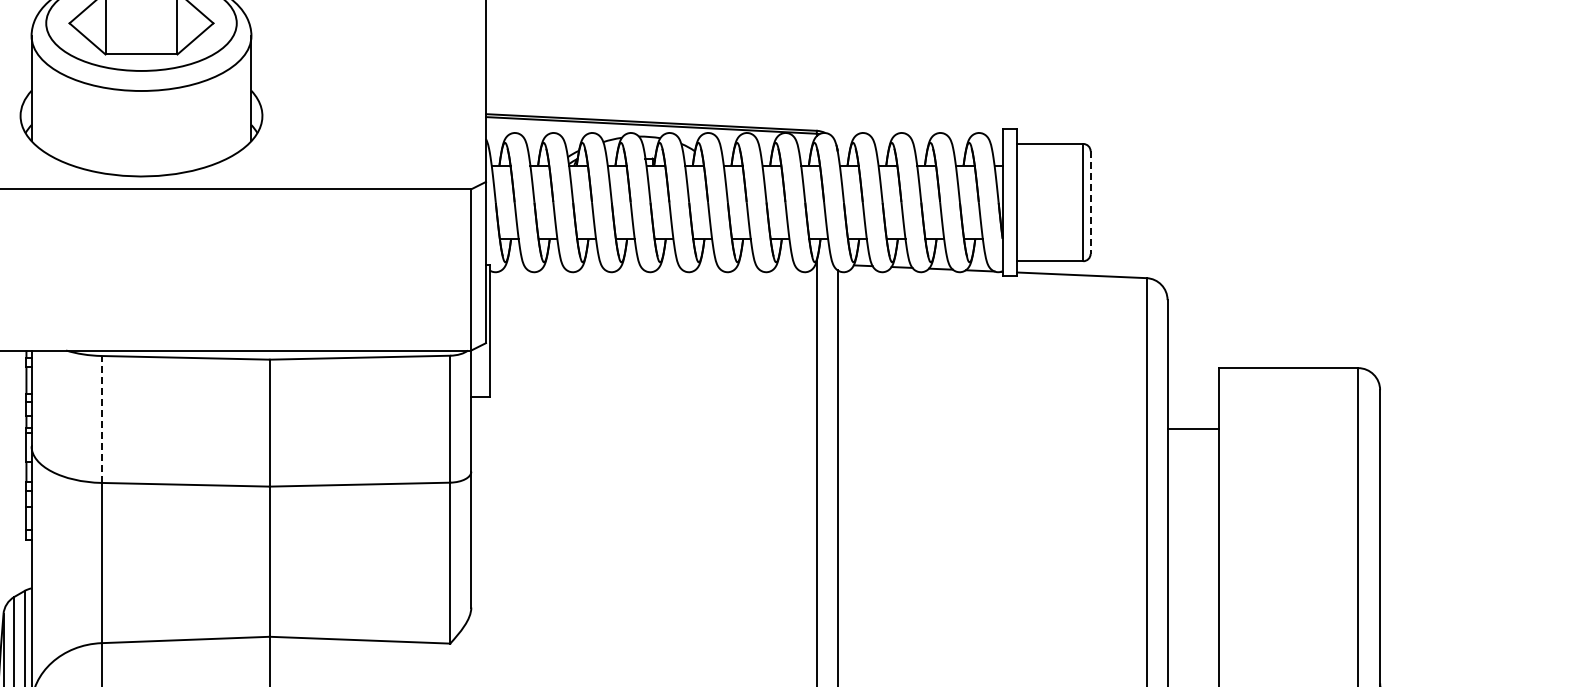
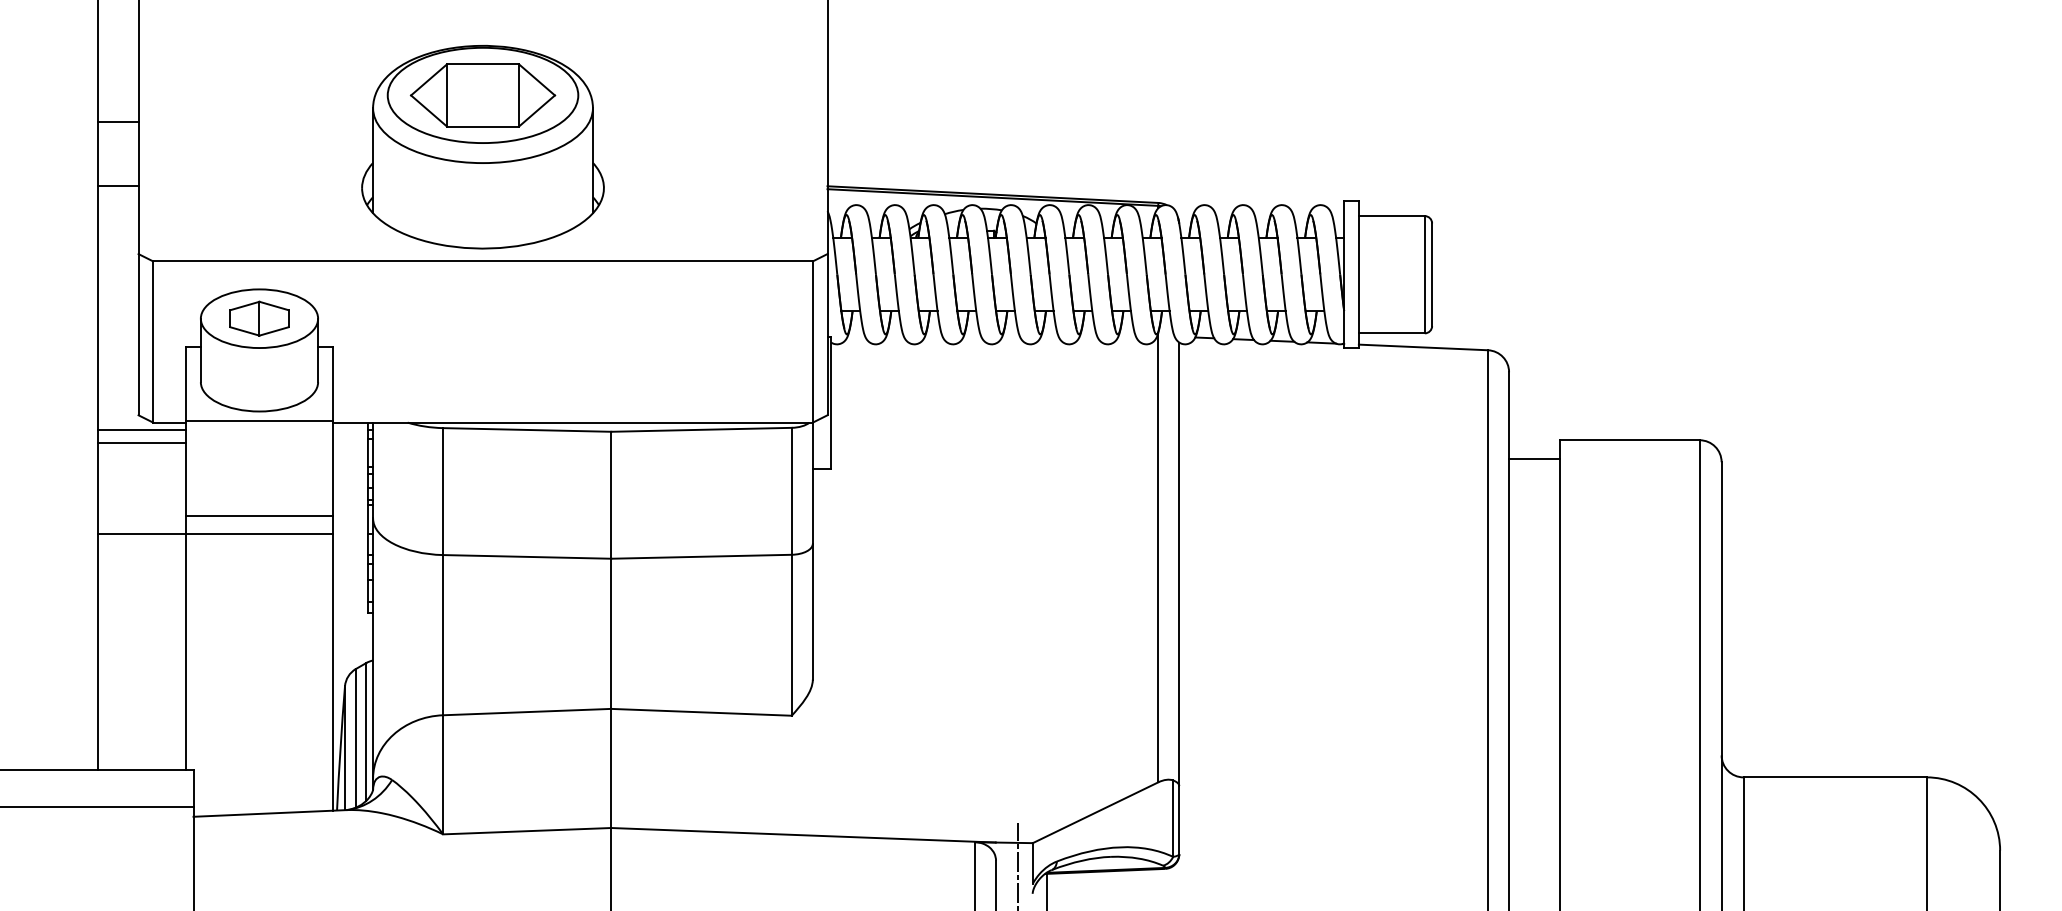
line: (1090, 203) -> (1432, 275), dashed -> solid
line: (101, 419) -> (443, 491), dashed -> solid
line: (1192, 429) -> (1534, 458), moved

